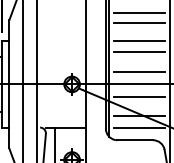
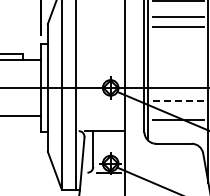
line: (138, 40) -> (177, 44), removed
line: (138, 51) -> (177, 55), removed
line: (138, 71) -> (177, 75), removed
line: (139, 96) -> (178, 100), solid -> dashed
line: (138, 127) -> (177, 131), removed

